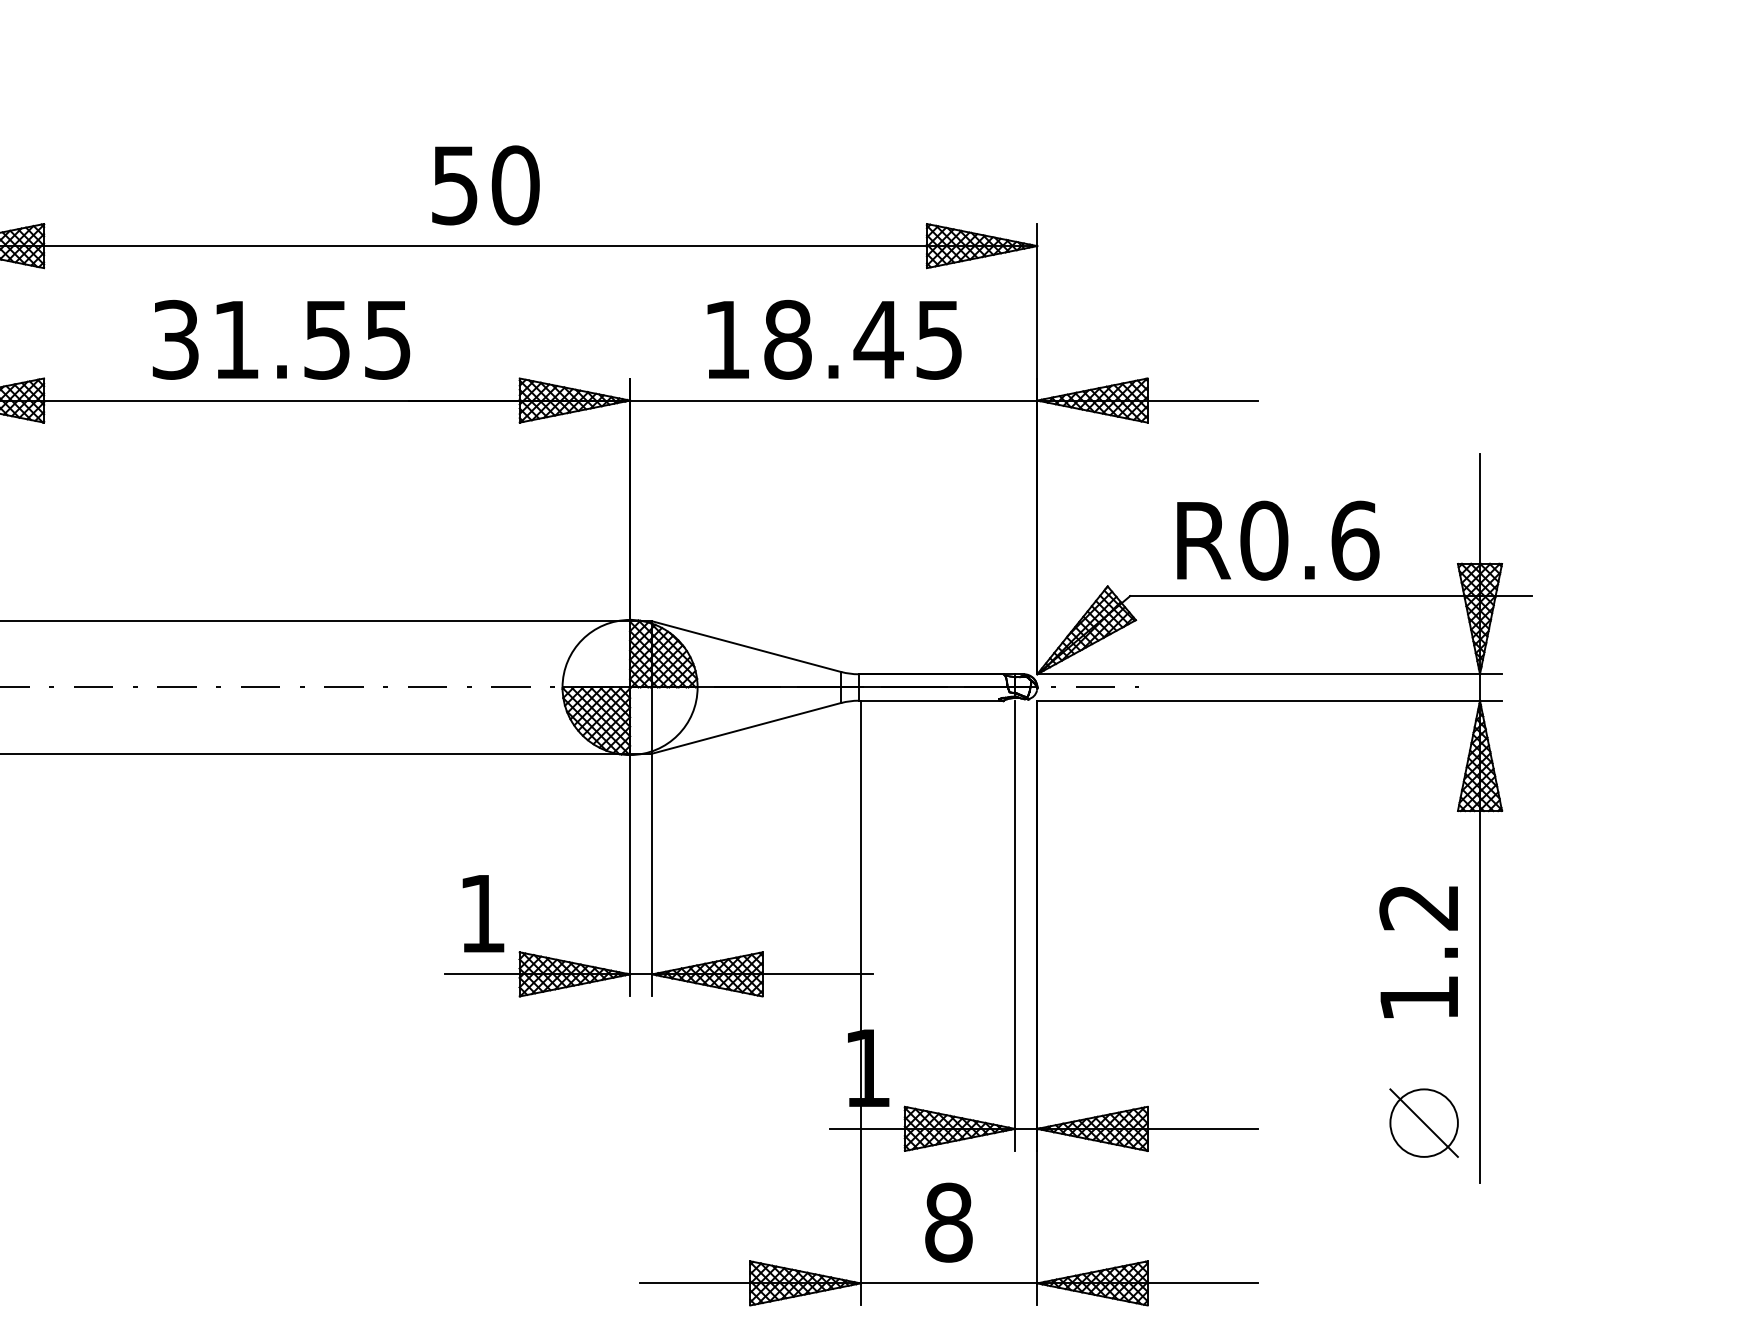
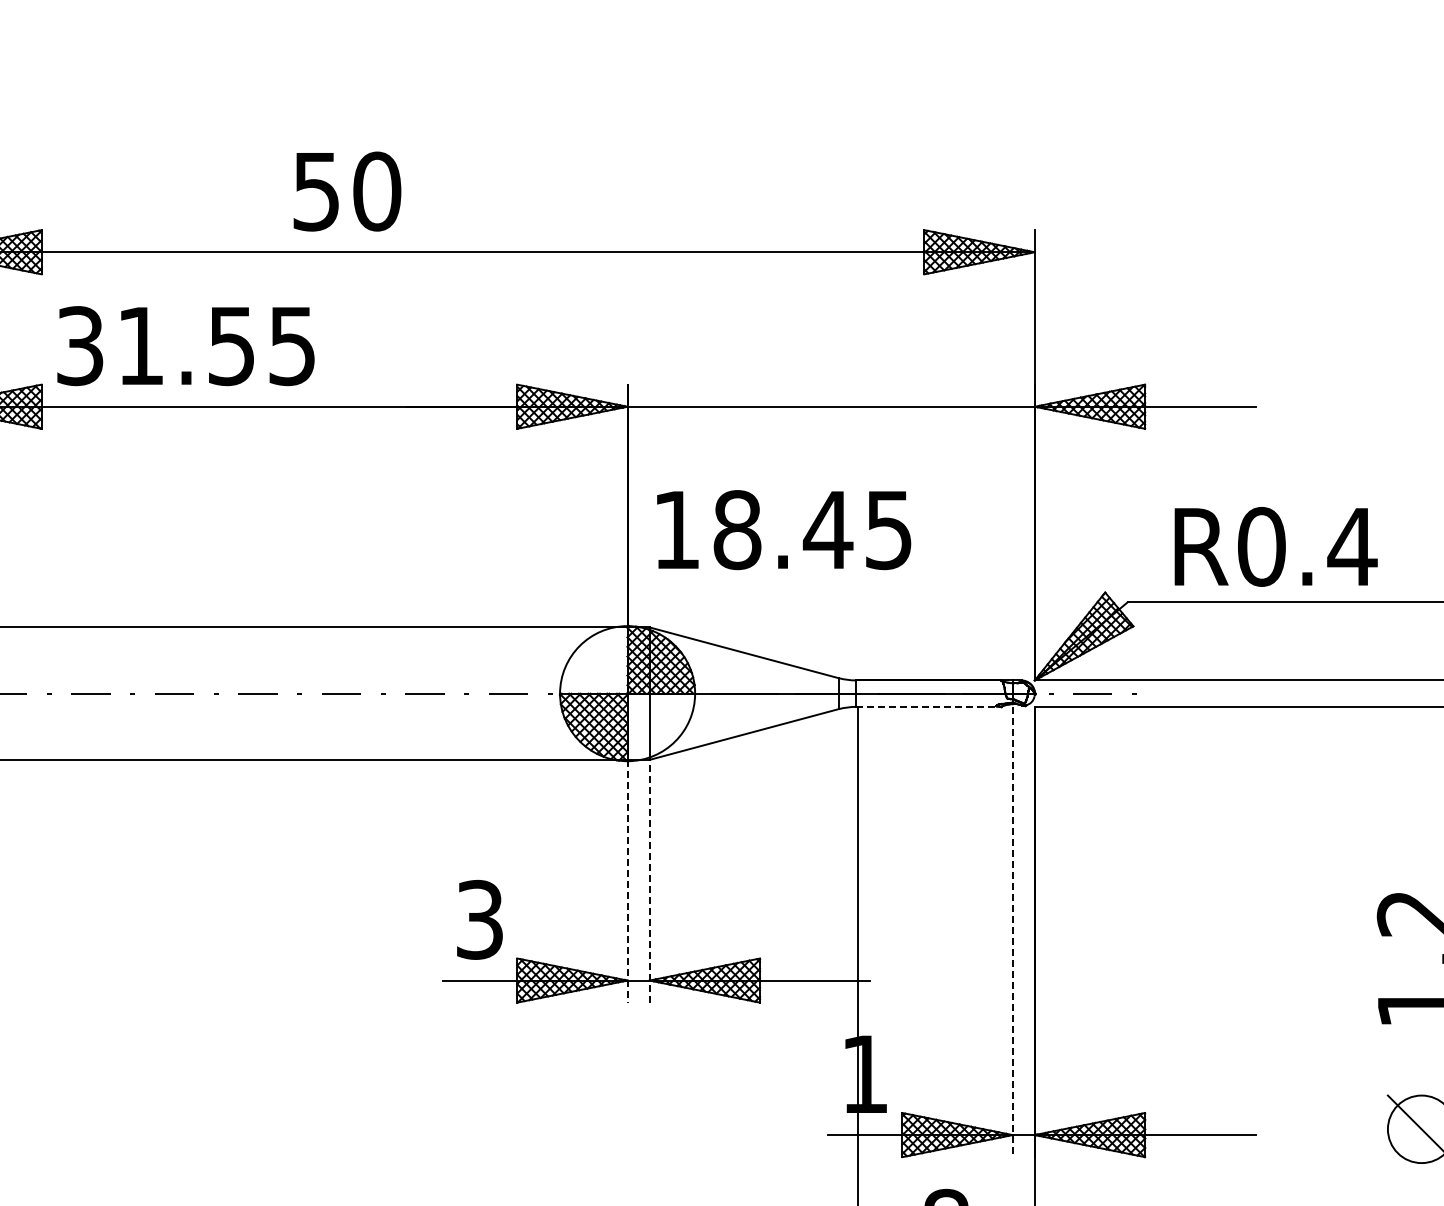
text: (485, 185) -> (347, 191), moved
text: (281, 339) -> (186, 345), moved
text: (834, 339) -> (784, 529), moved
text: (1354, 540) -> (1352, 546), R0.6 -> R0.4
line: (931, 700) -> (929, 706), solid -> dashed
line: (652, 874) -> (650, 880), solid -> dashed
line: (630, 875) -> (628, 881), solid -> dashed
text: (482, 913) -> (480, 919), 1 -> 3
line: (1015, 926) -> (1013, 932), solid -> dashed

